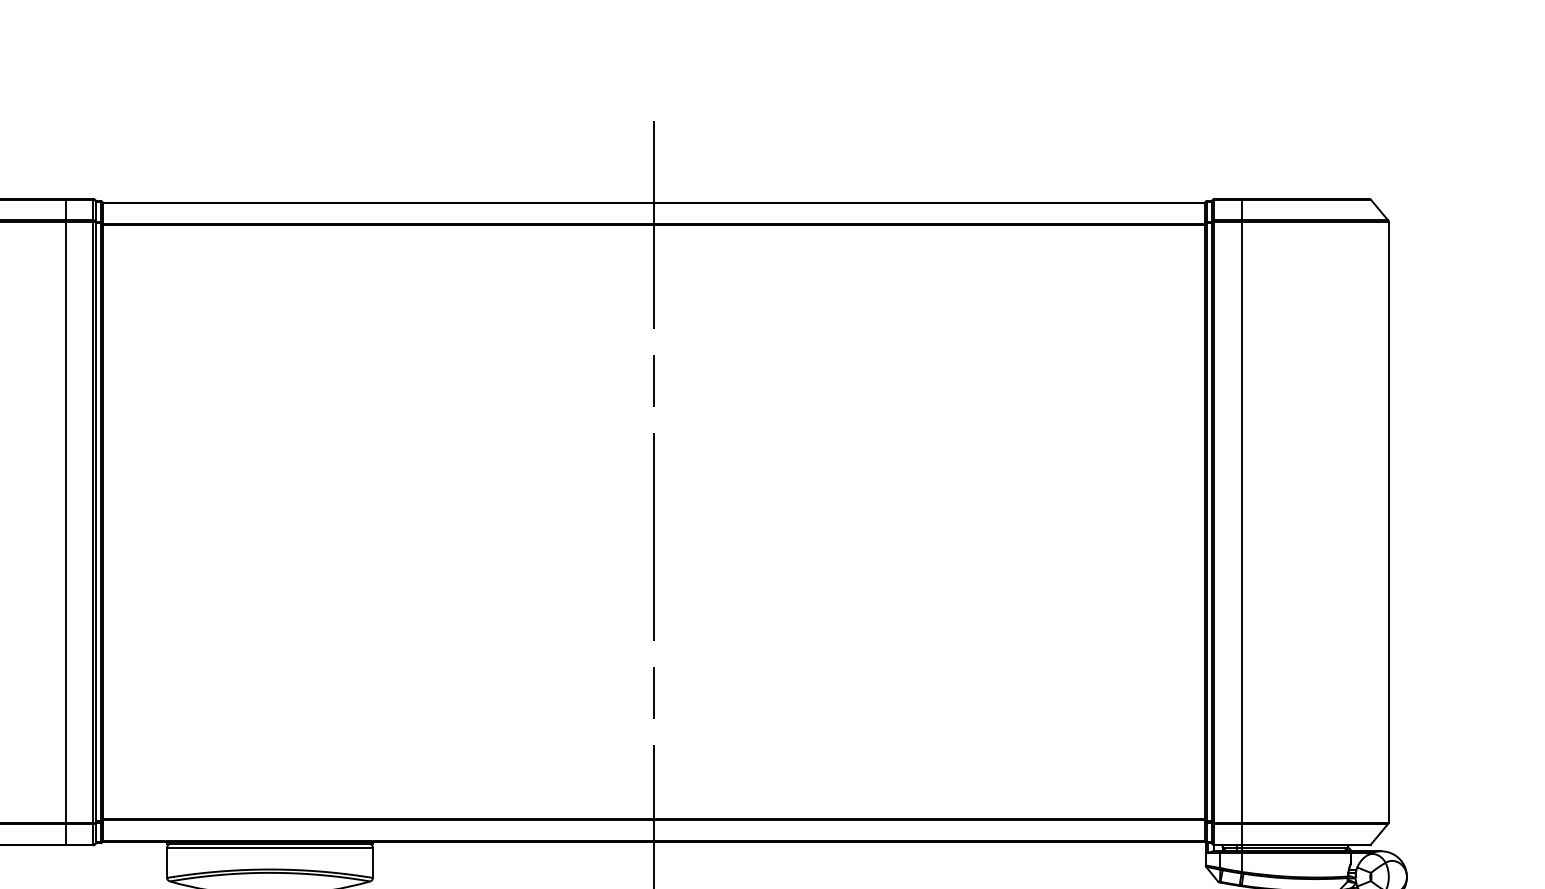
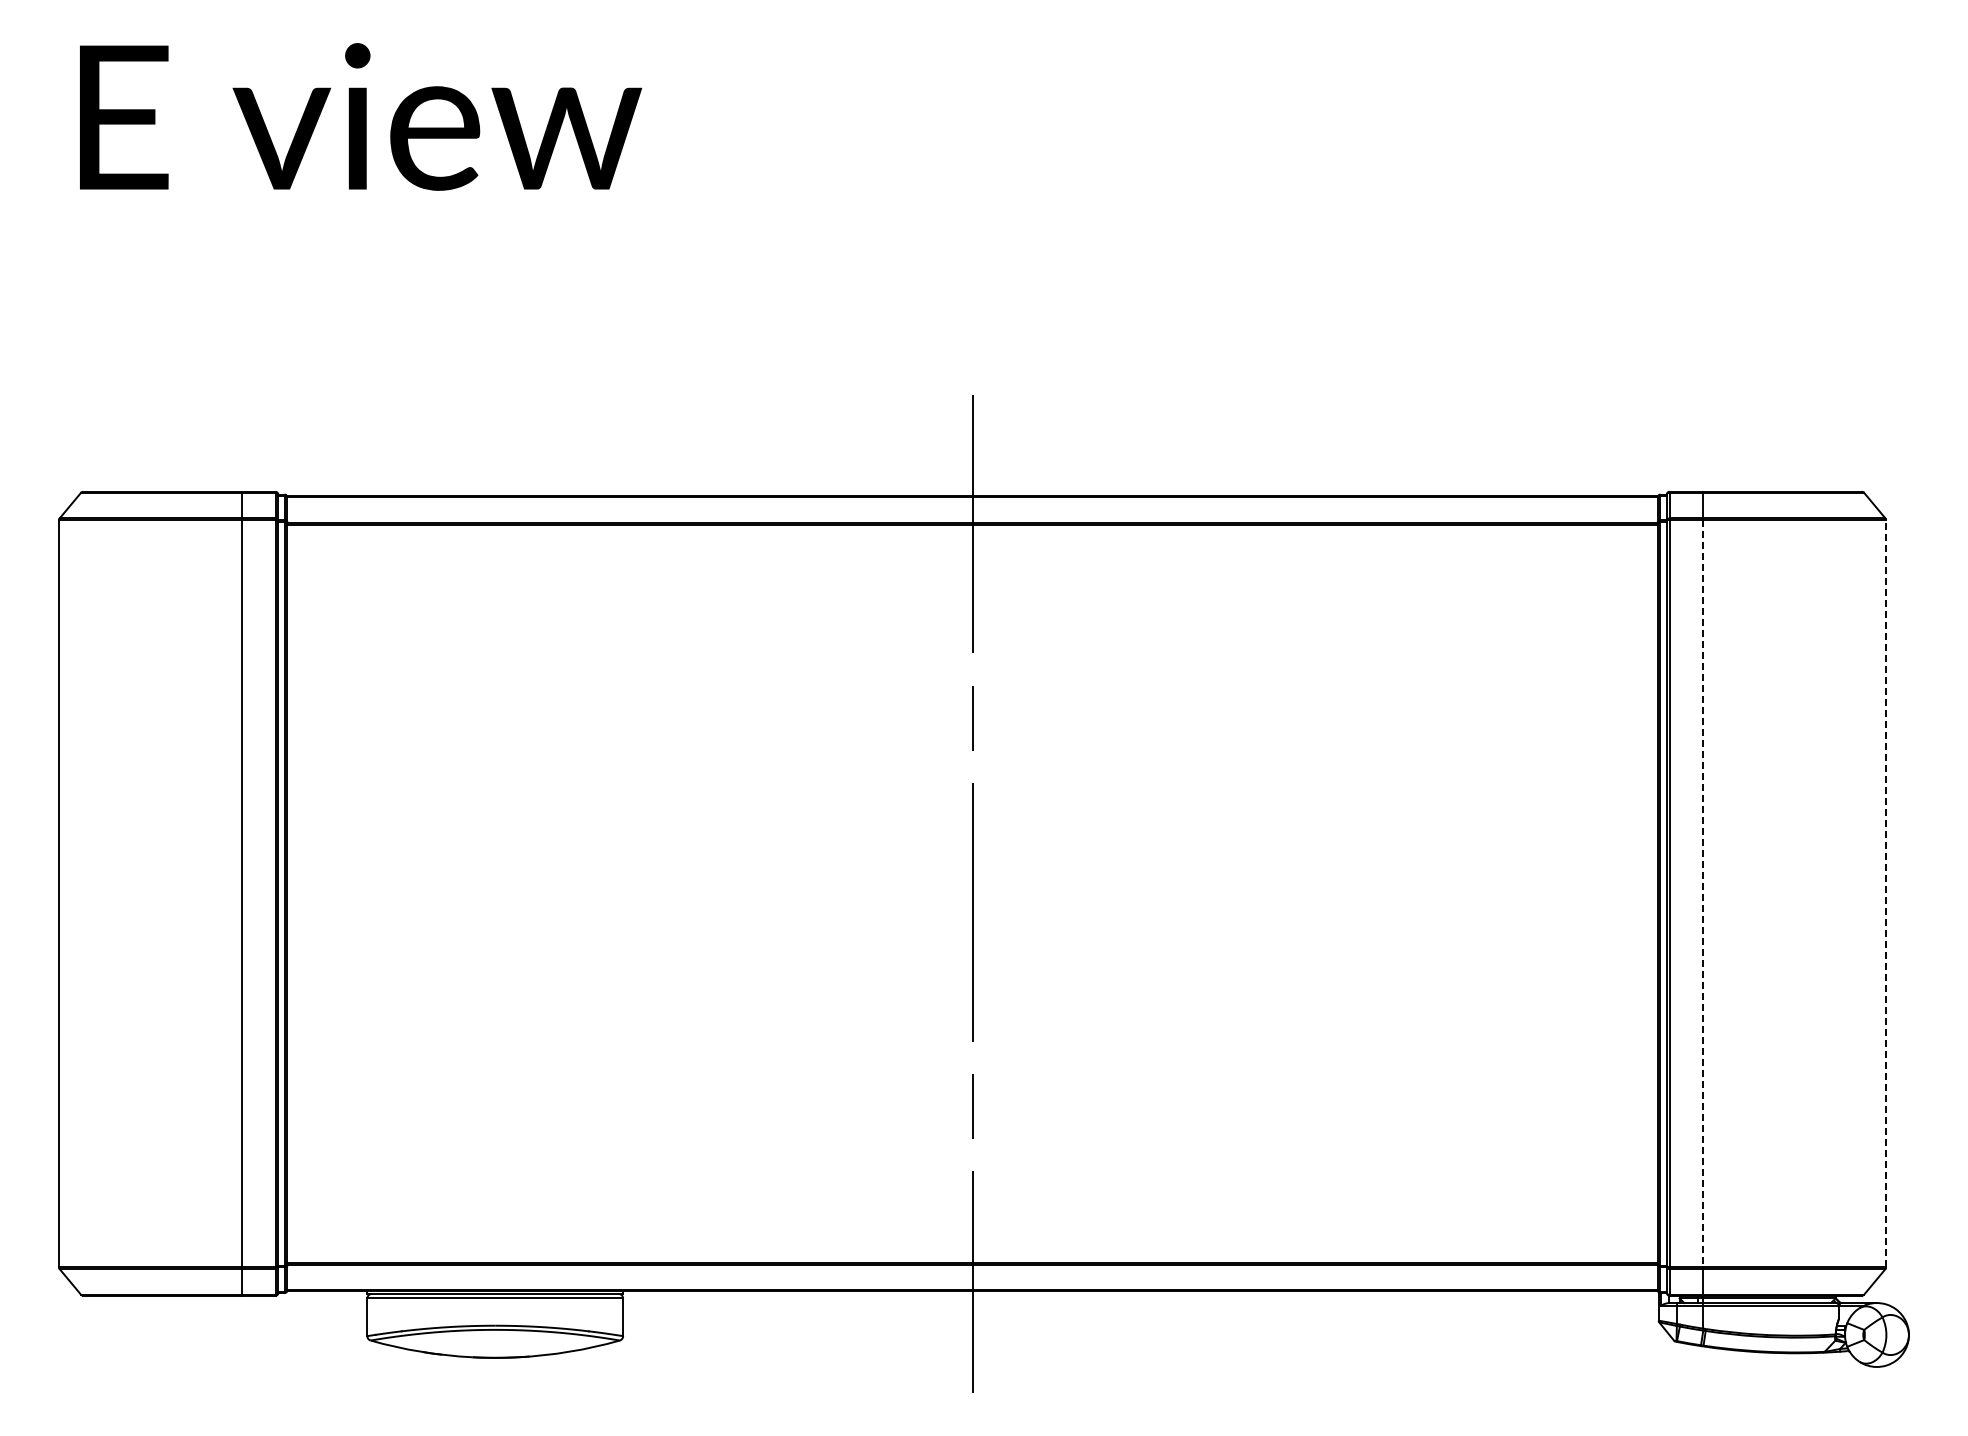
line: (1241, 521) -> (1703, 893), solid -> dashed
line: (1388, 521) -> (1886, 893), solid -> dashed

